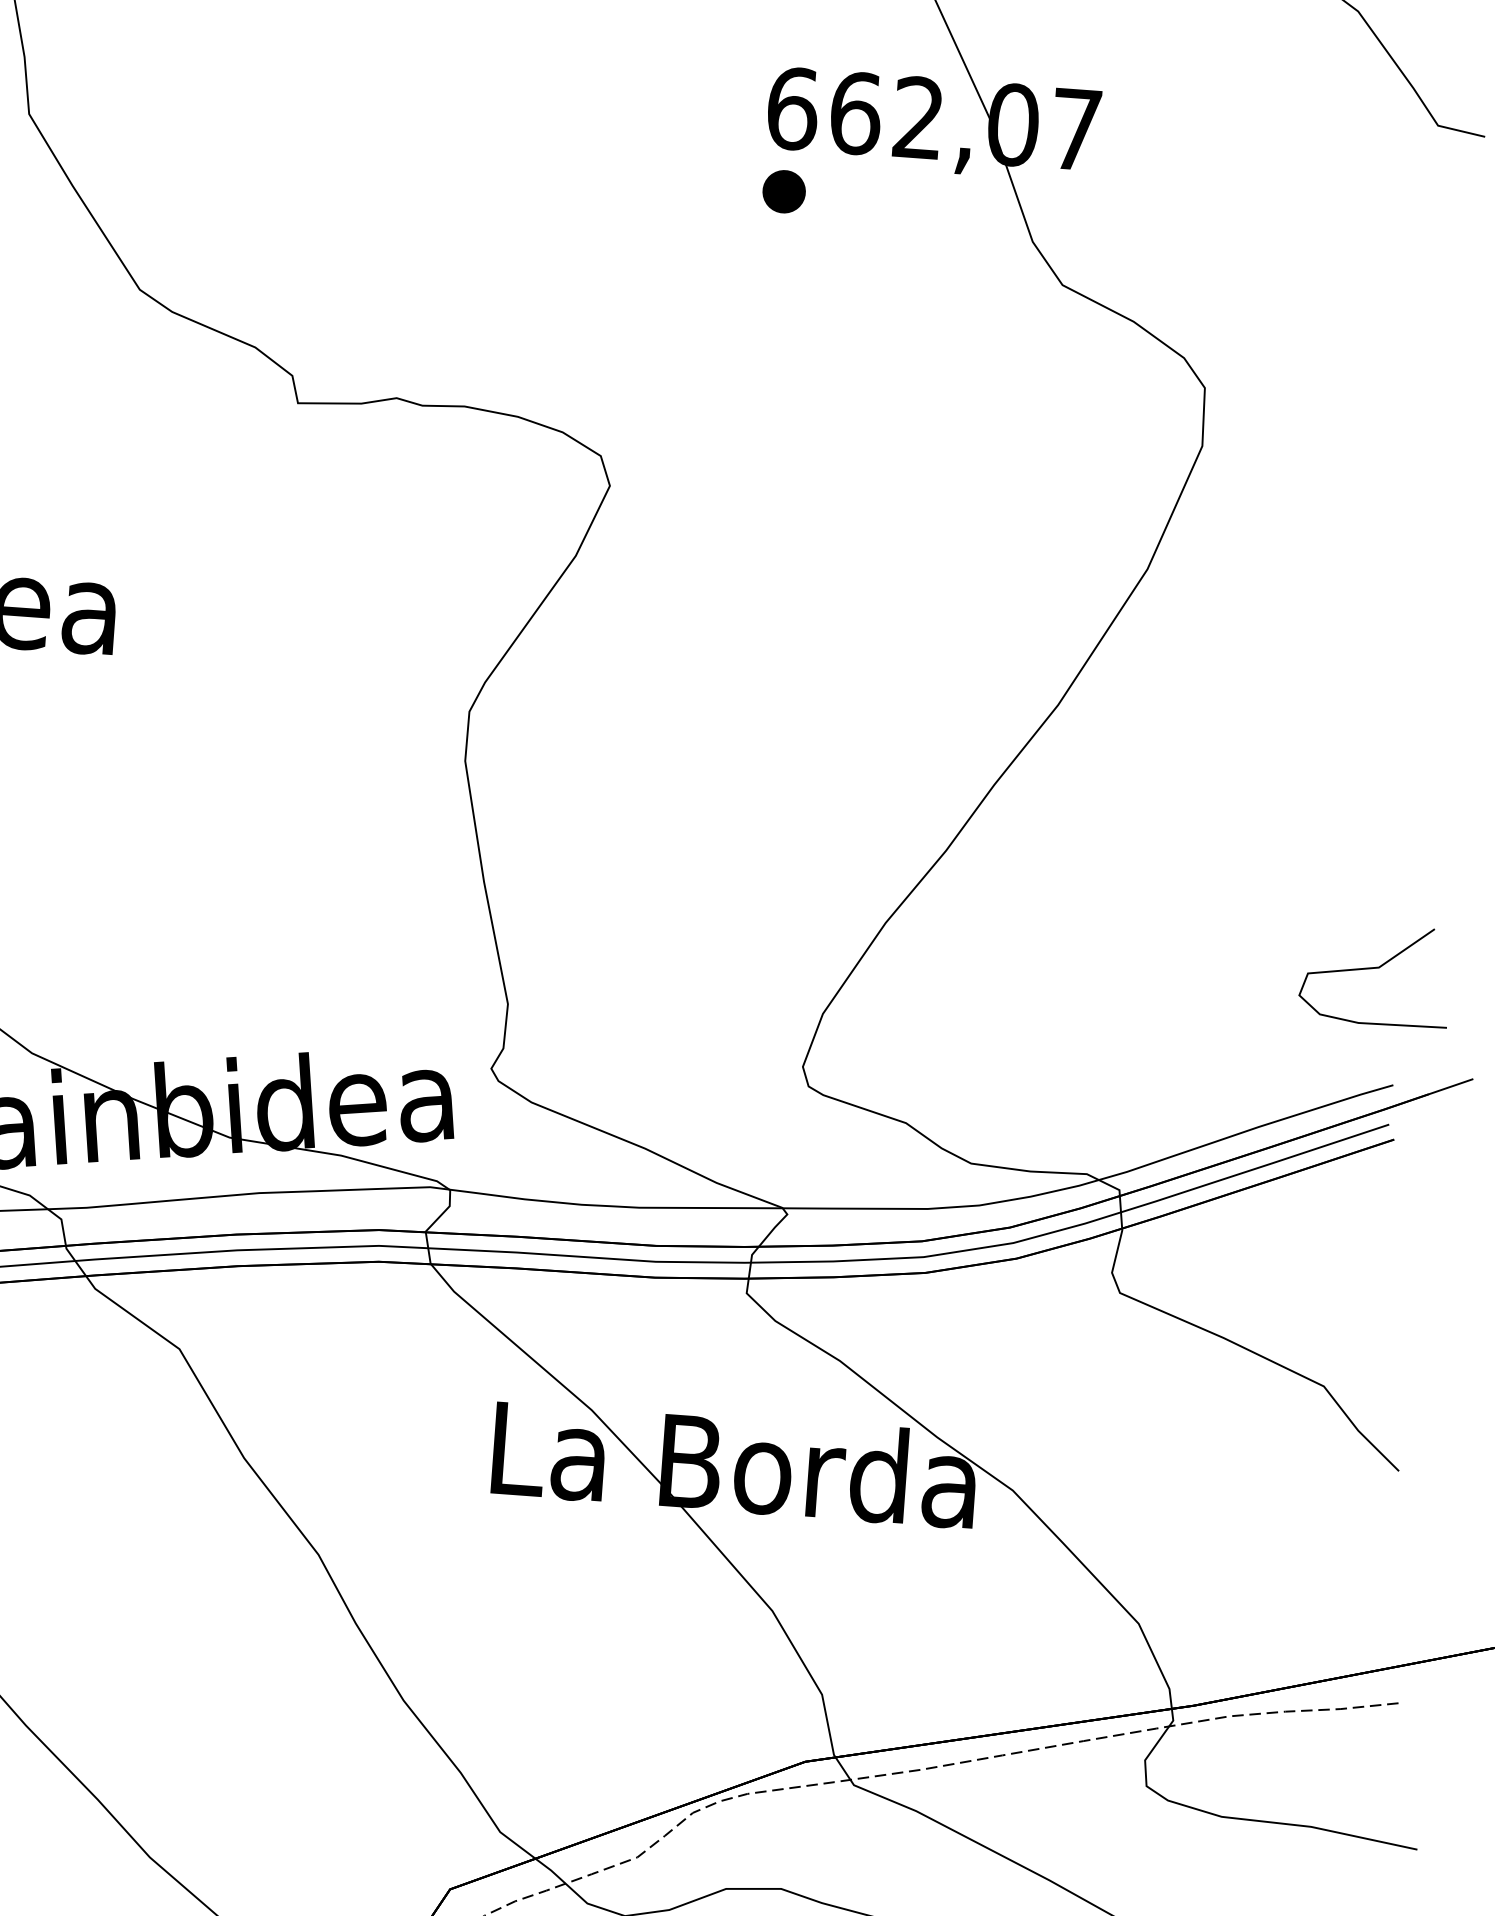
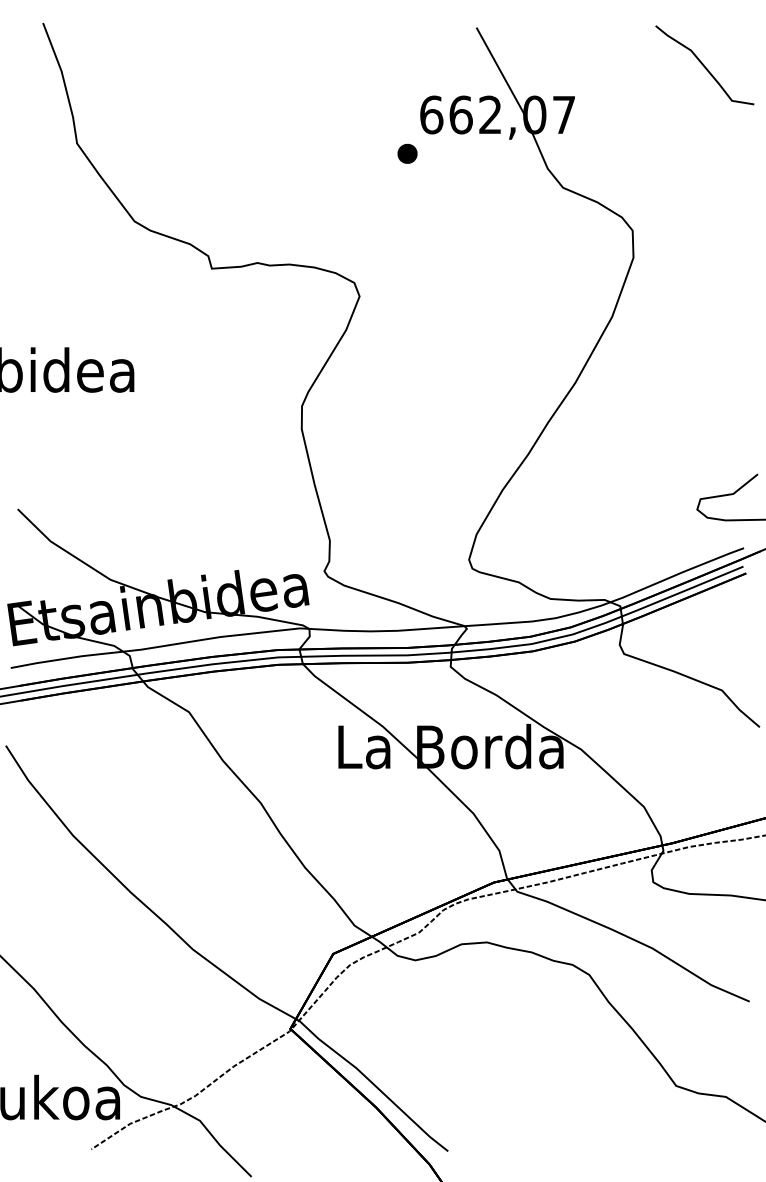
part: (784, 190) -> (407, 153), moved

